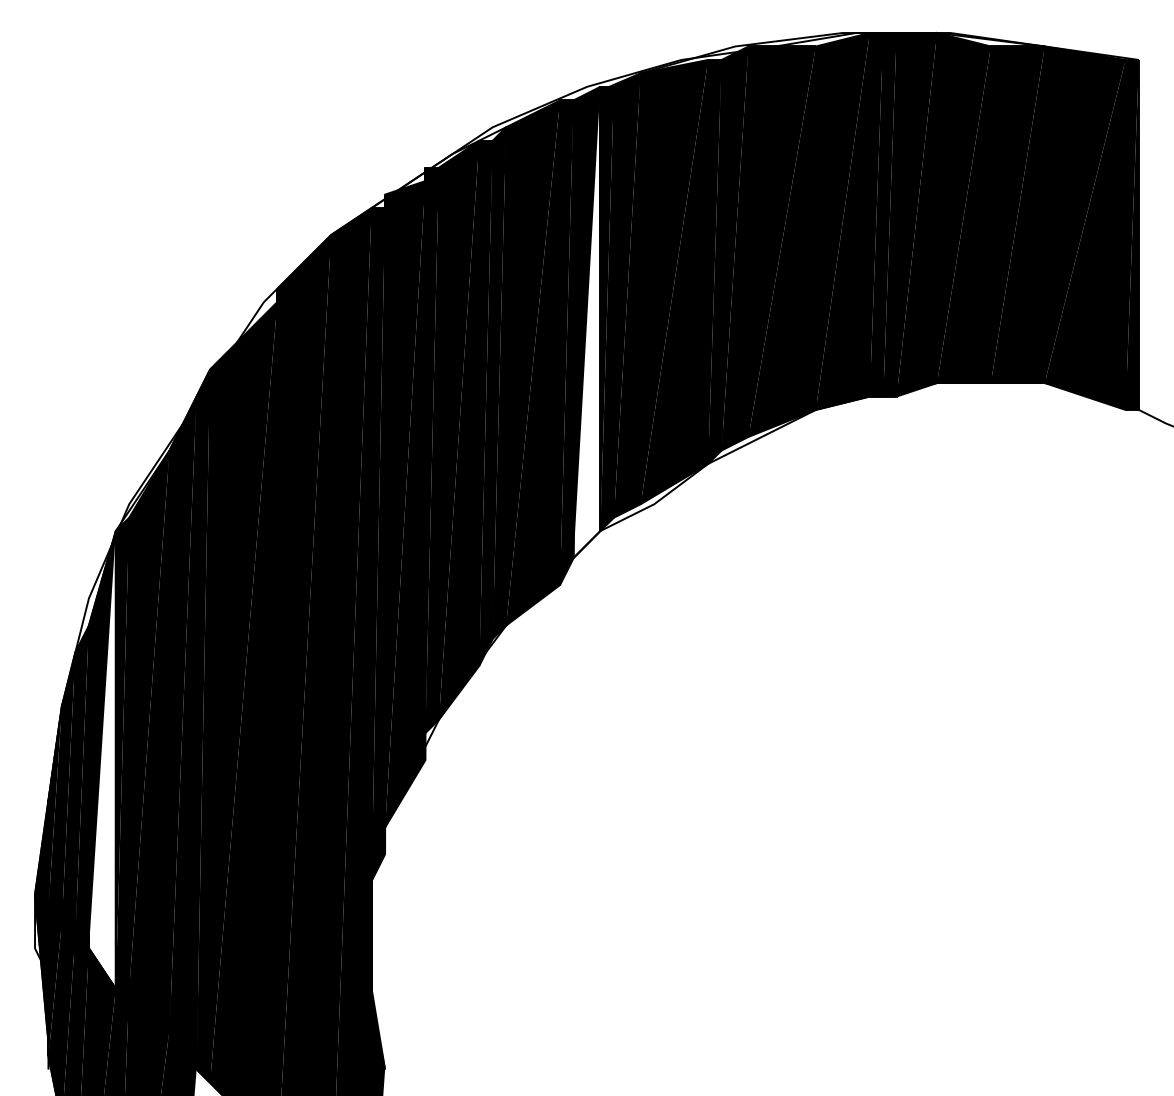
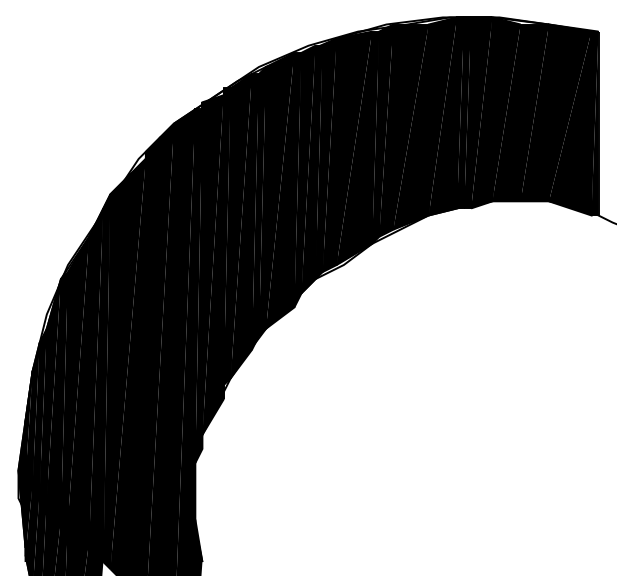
fill: (587, 322) -> (308, 169), added
fill: (101, 760) -> (53, 399), added

